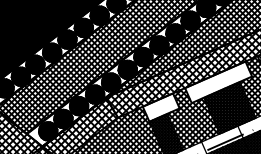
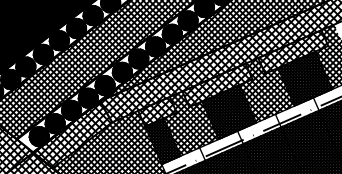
hatch: (218, 82) -> (217, 85), added
hatch: (161, 107) -> (157, 111), added

